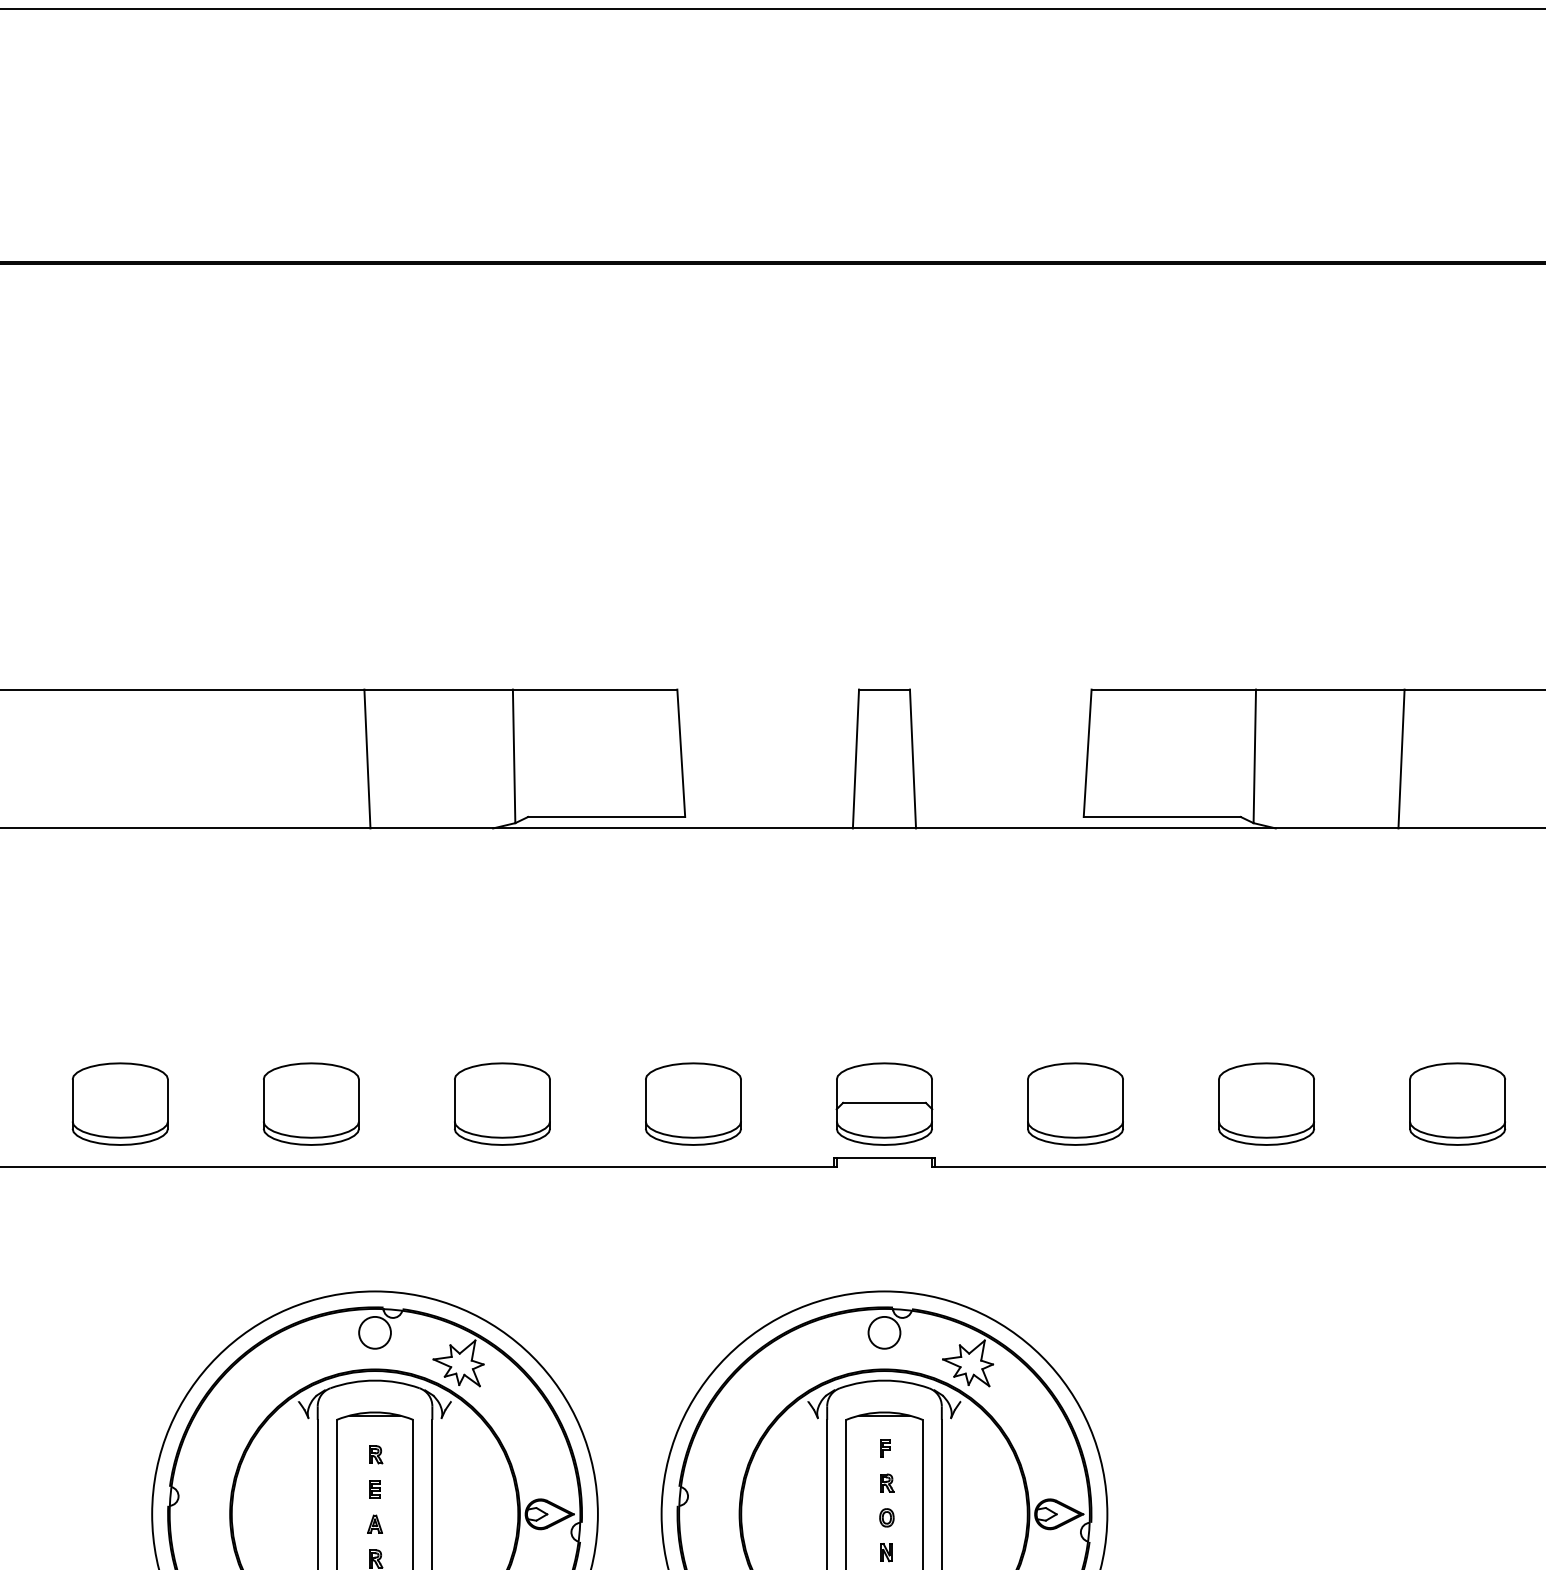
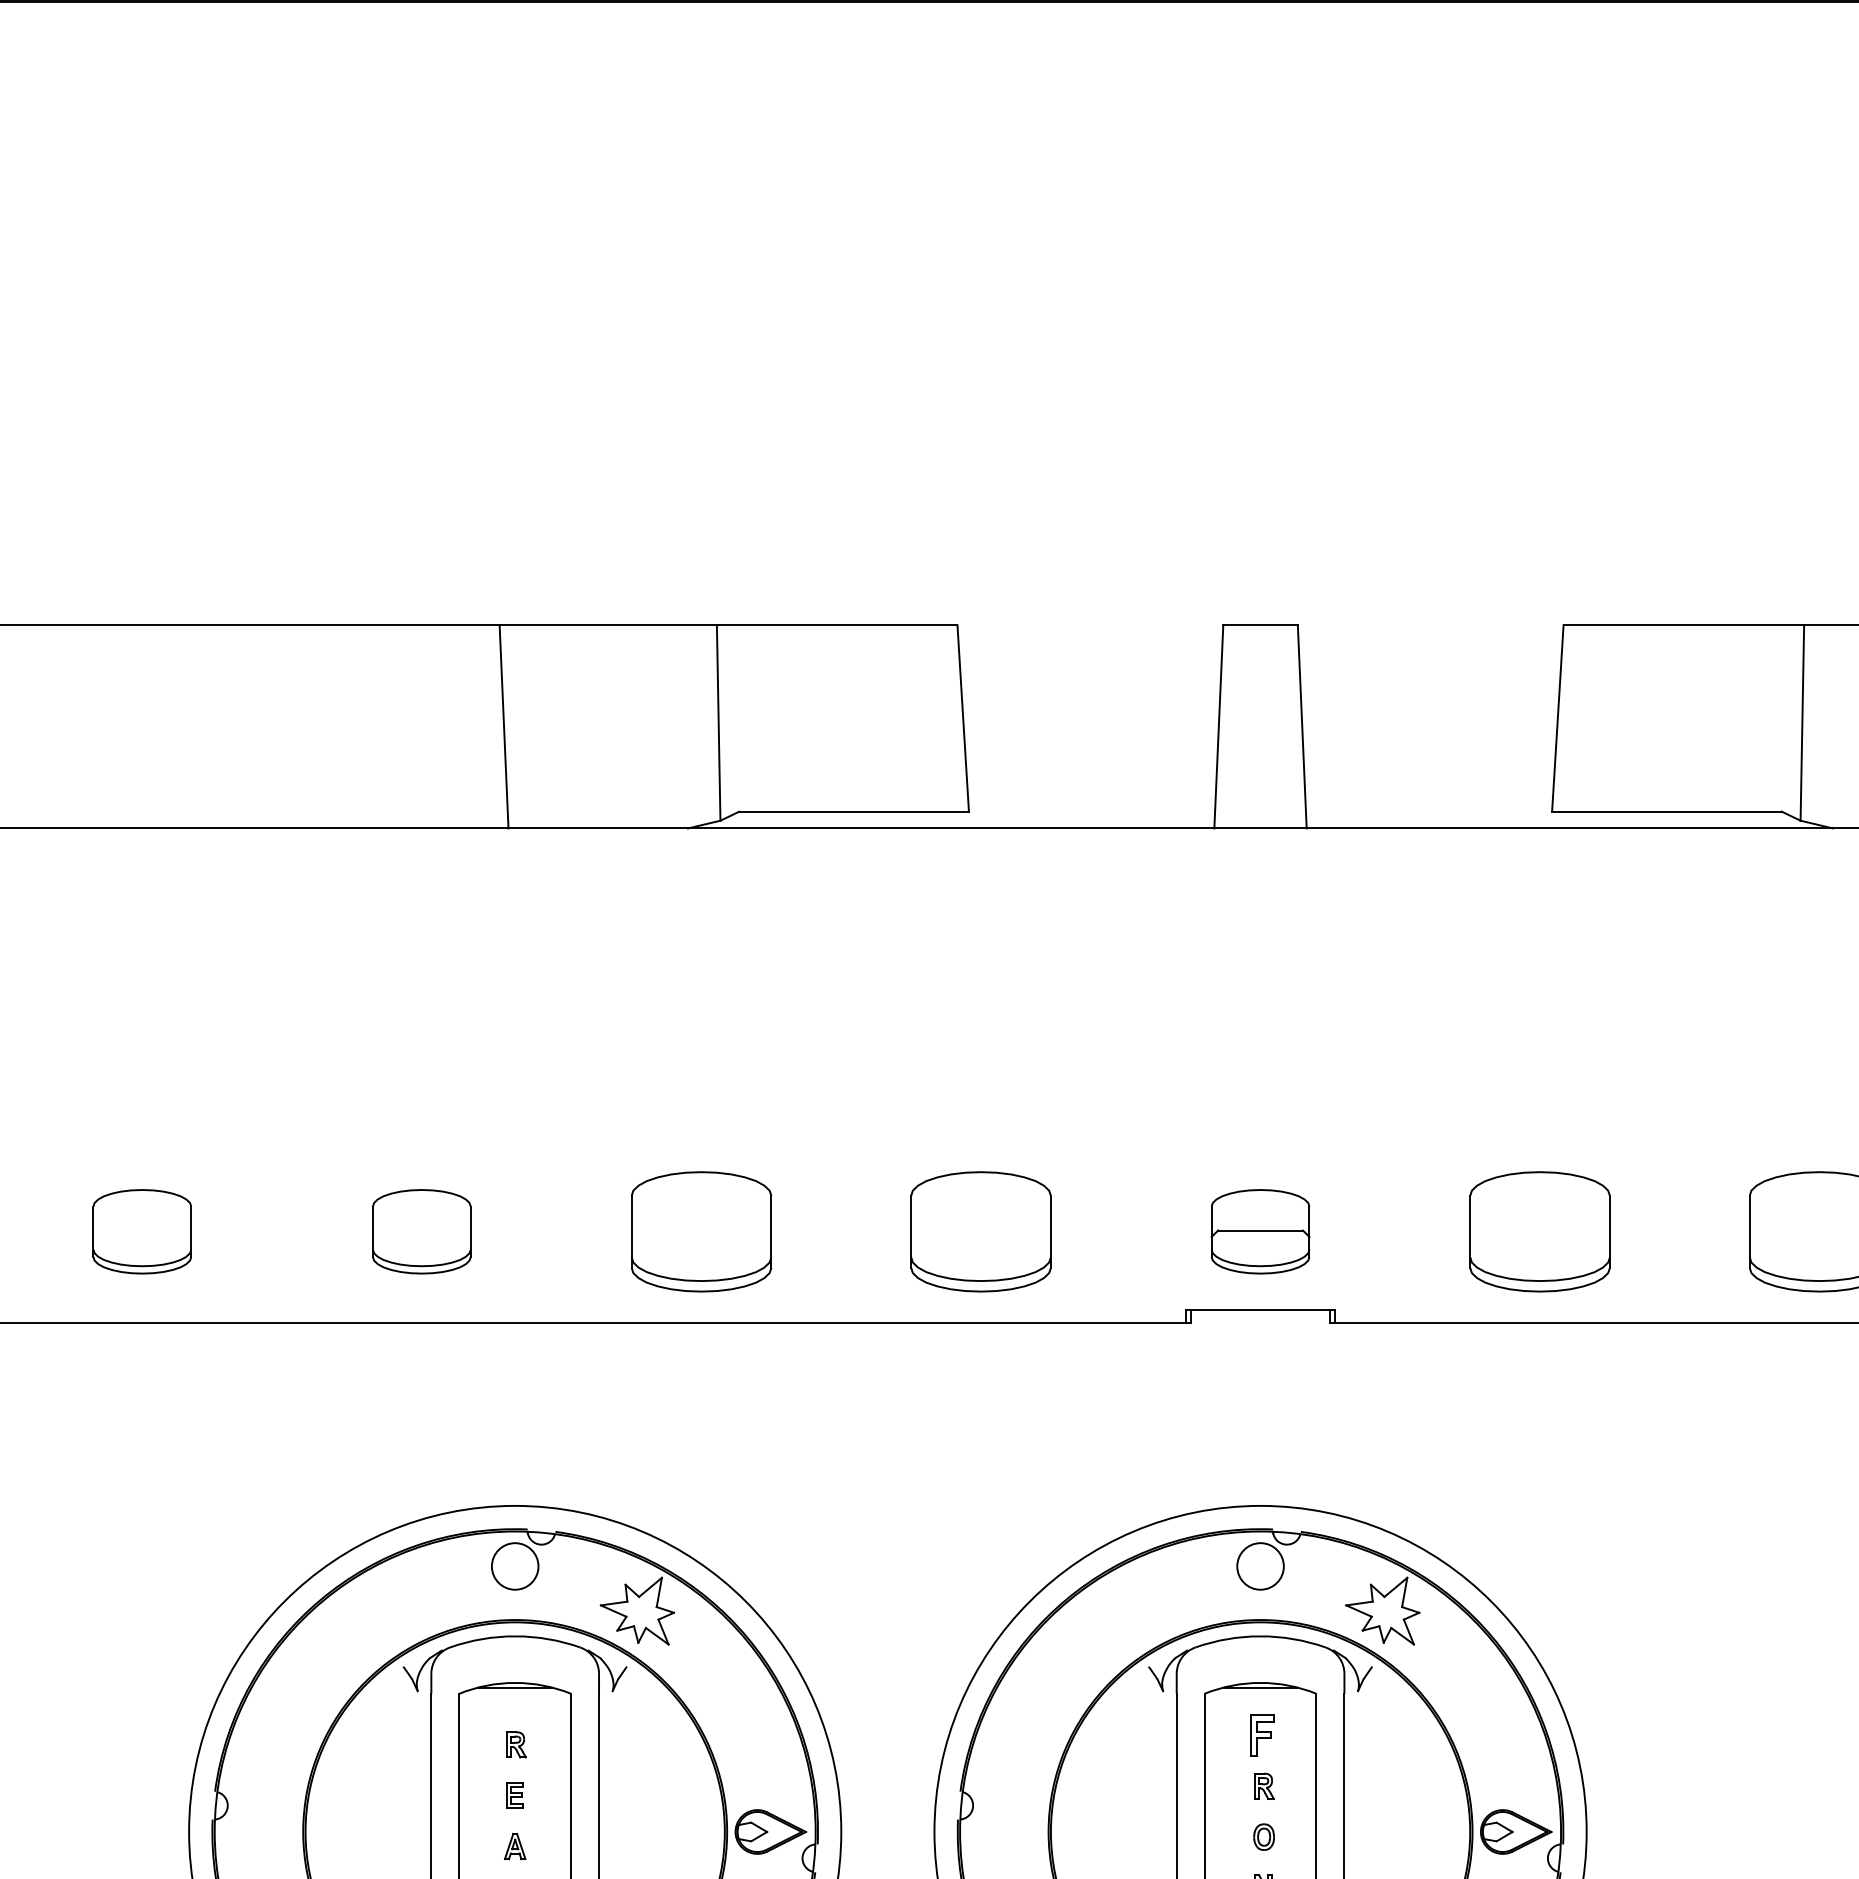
part: (119, 1103) -> (141, 1230), size x0.7
part: (310, 1103) -> (420, 1230), size x0.7
part: (884, 1103) -> (1260, 1230), size x0.7
part: (885, 1448) -> (1262, 1735), size x1.6

